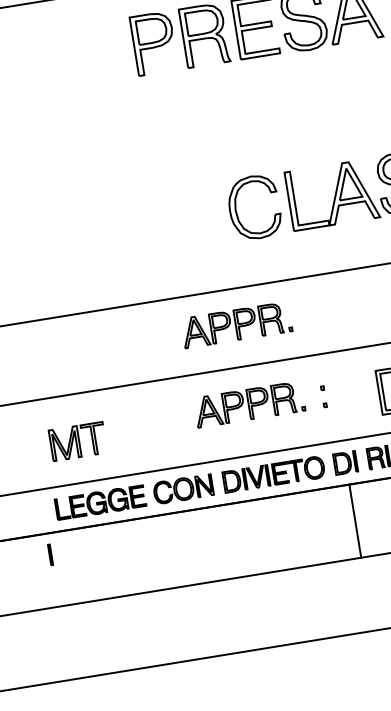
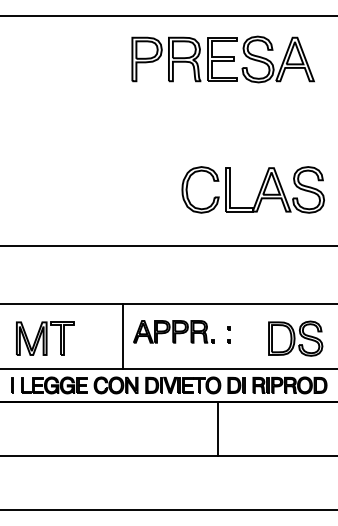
part: (236, 324) -> (173, 272), removed
line: (182, 420) -> (123, 335), added
part: (78, 441) -> (45, 338), size x1.43
line: (354, 520) -> (217, 428), moved
line: (50, 554) -> (12, 385), moved

